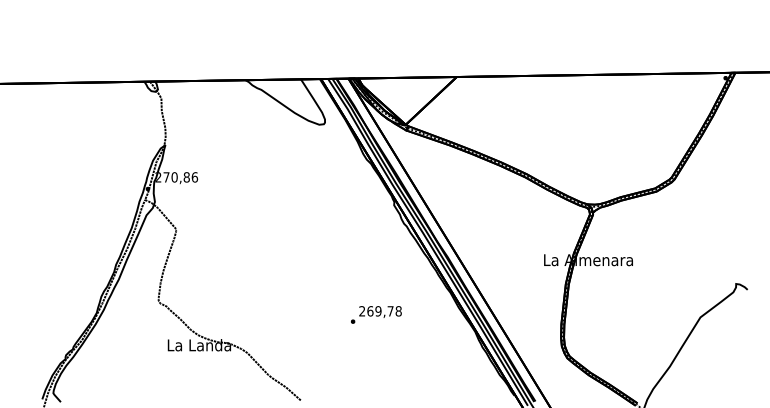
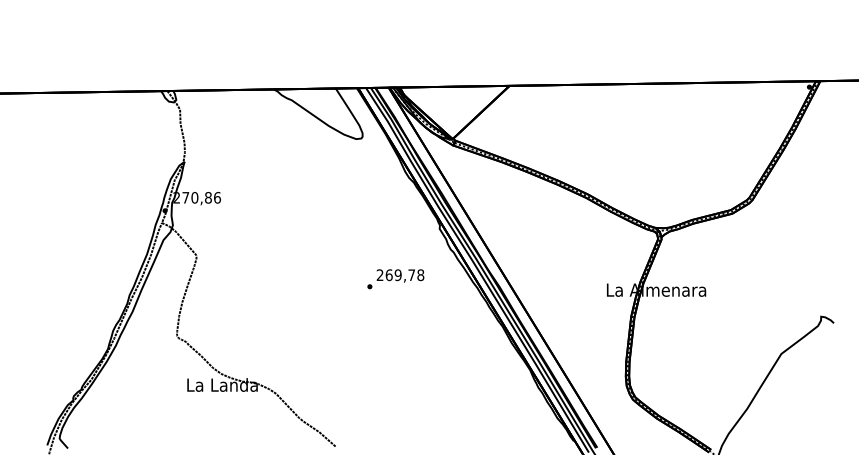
text: (376, 315) -> (395, 279), moved

